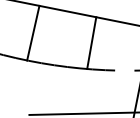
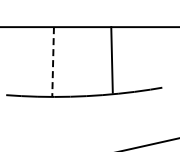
line: (33, 33) -> (53, 62), solid -> dashed
line: (91, 42) -> (111, 59), moved

